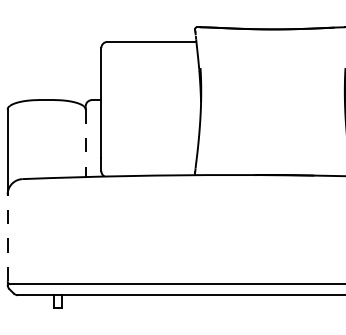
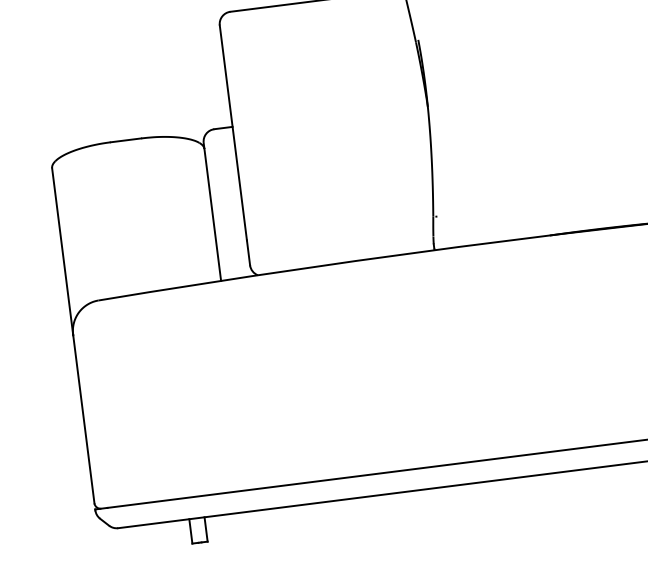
line: (85, 143) -> (212, 215), dashed -> solid
line: (7, 237) -> (83, 418), dashed -> solid

